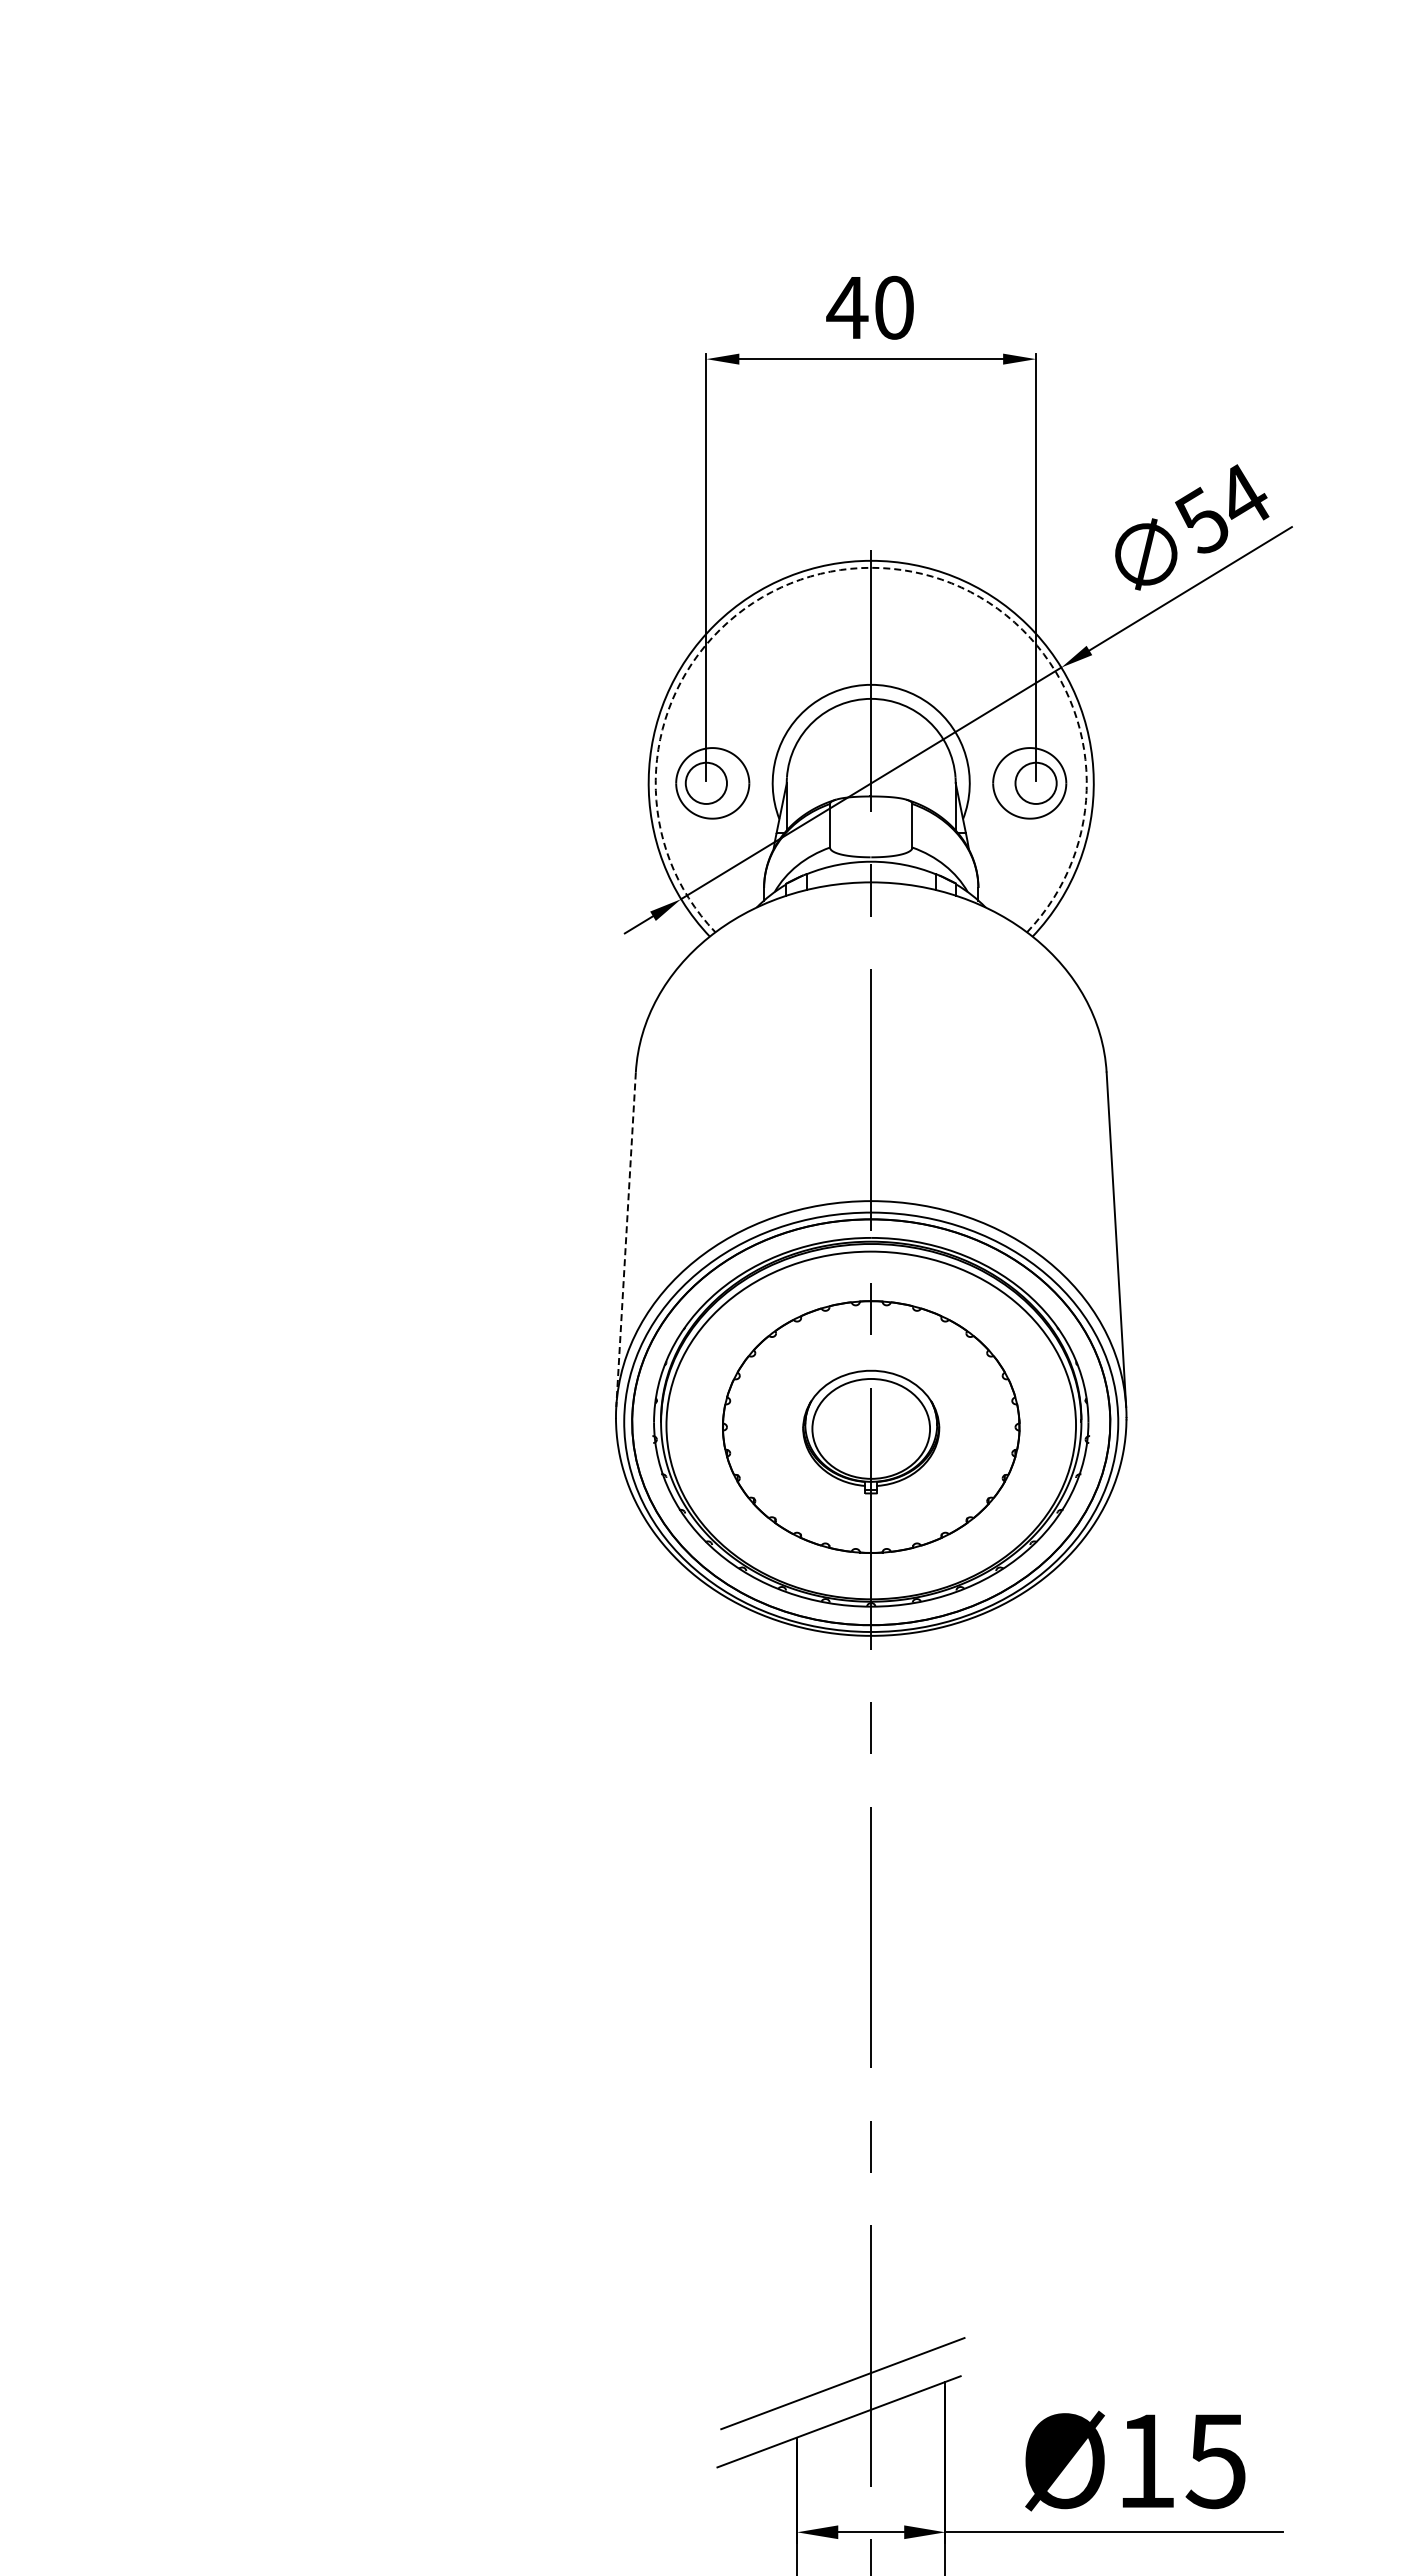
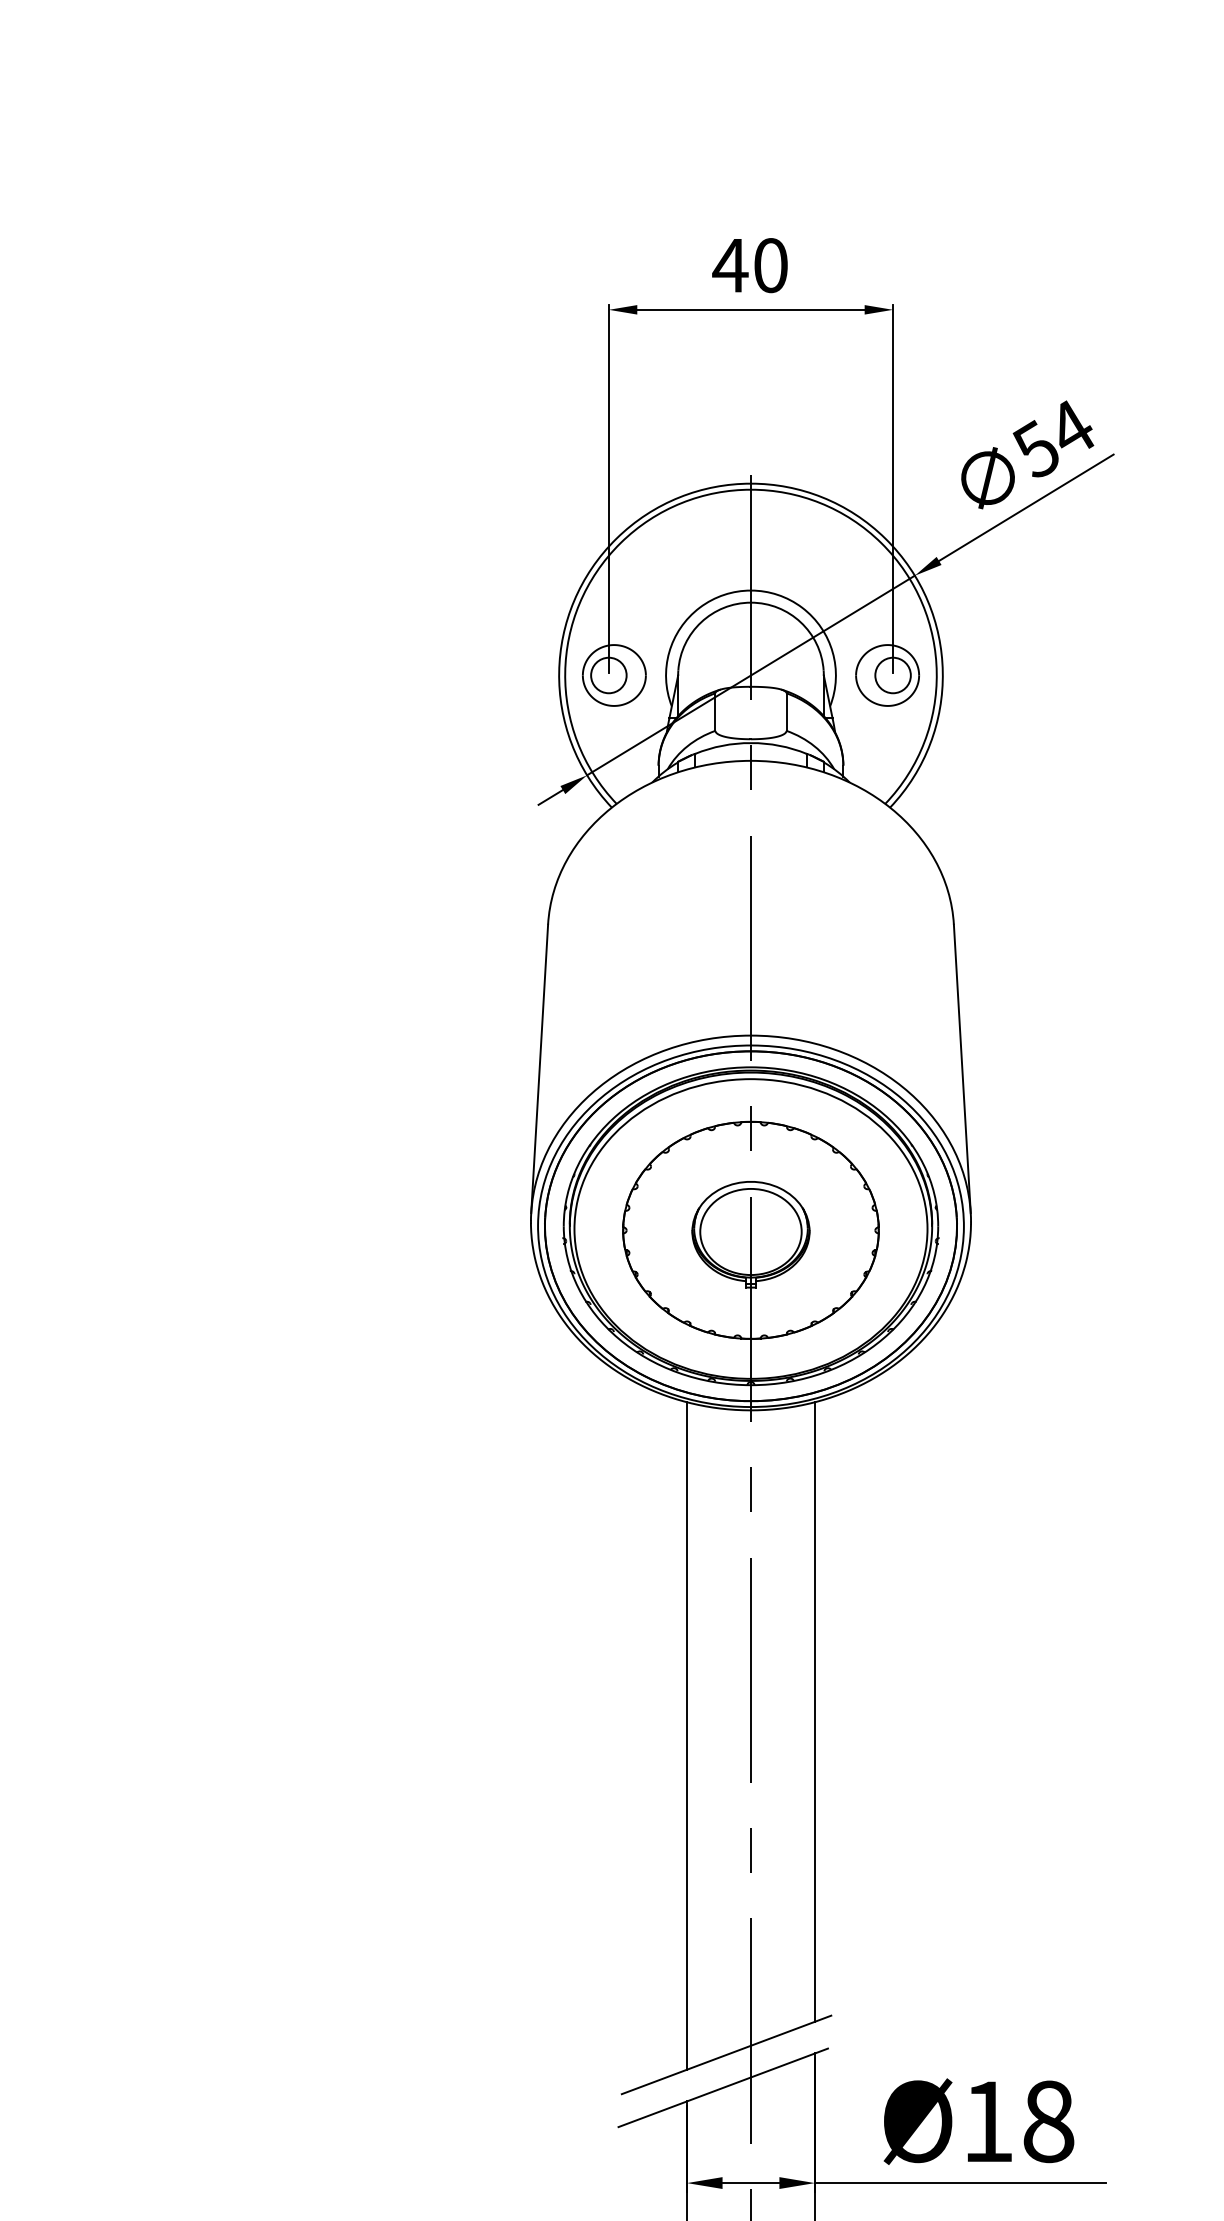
arc: (871, 567) -> (751, 489), dashed -> solid
line: (626, 1239) -> (540, 1068), dashed -> solid
line: (945, 1985) -> (815, 1711), added
line: (797, 2013) -> (687, 1735), added
text: (1215, 2461) -> (1047, 2122), Ø15 -> Ø18

